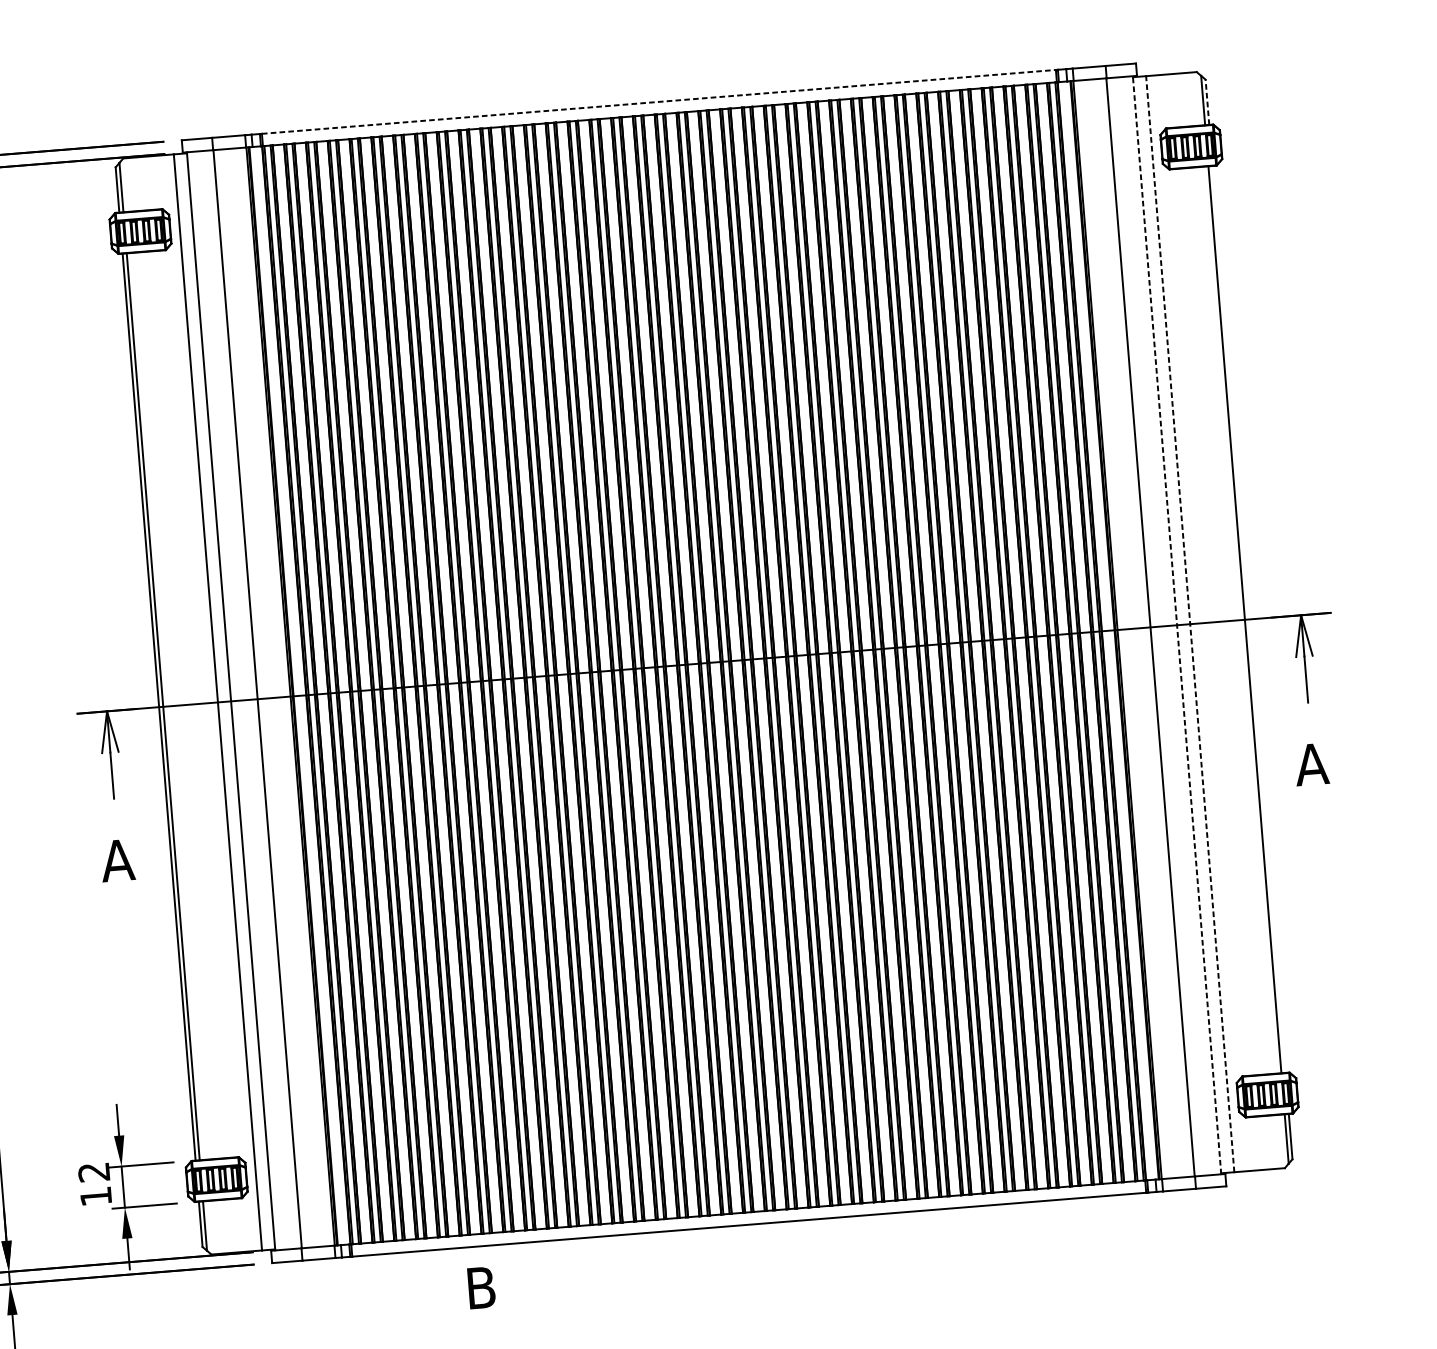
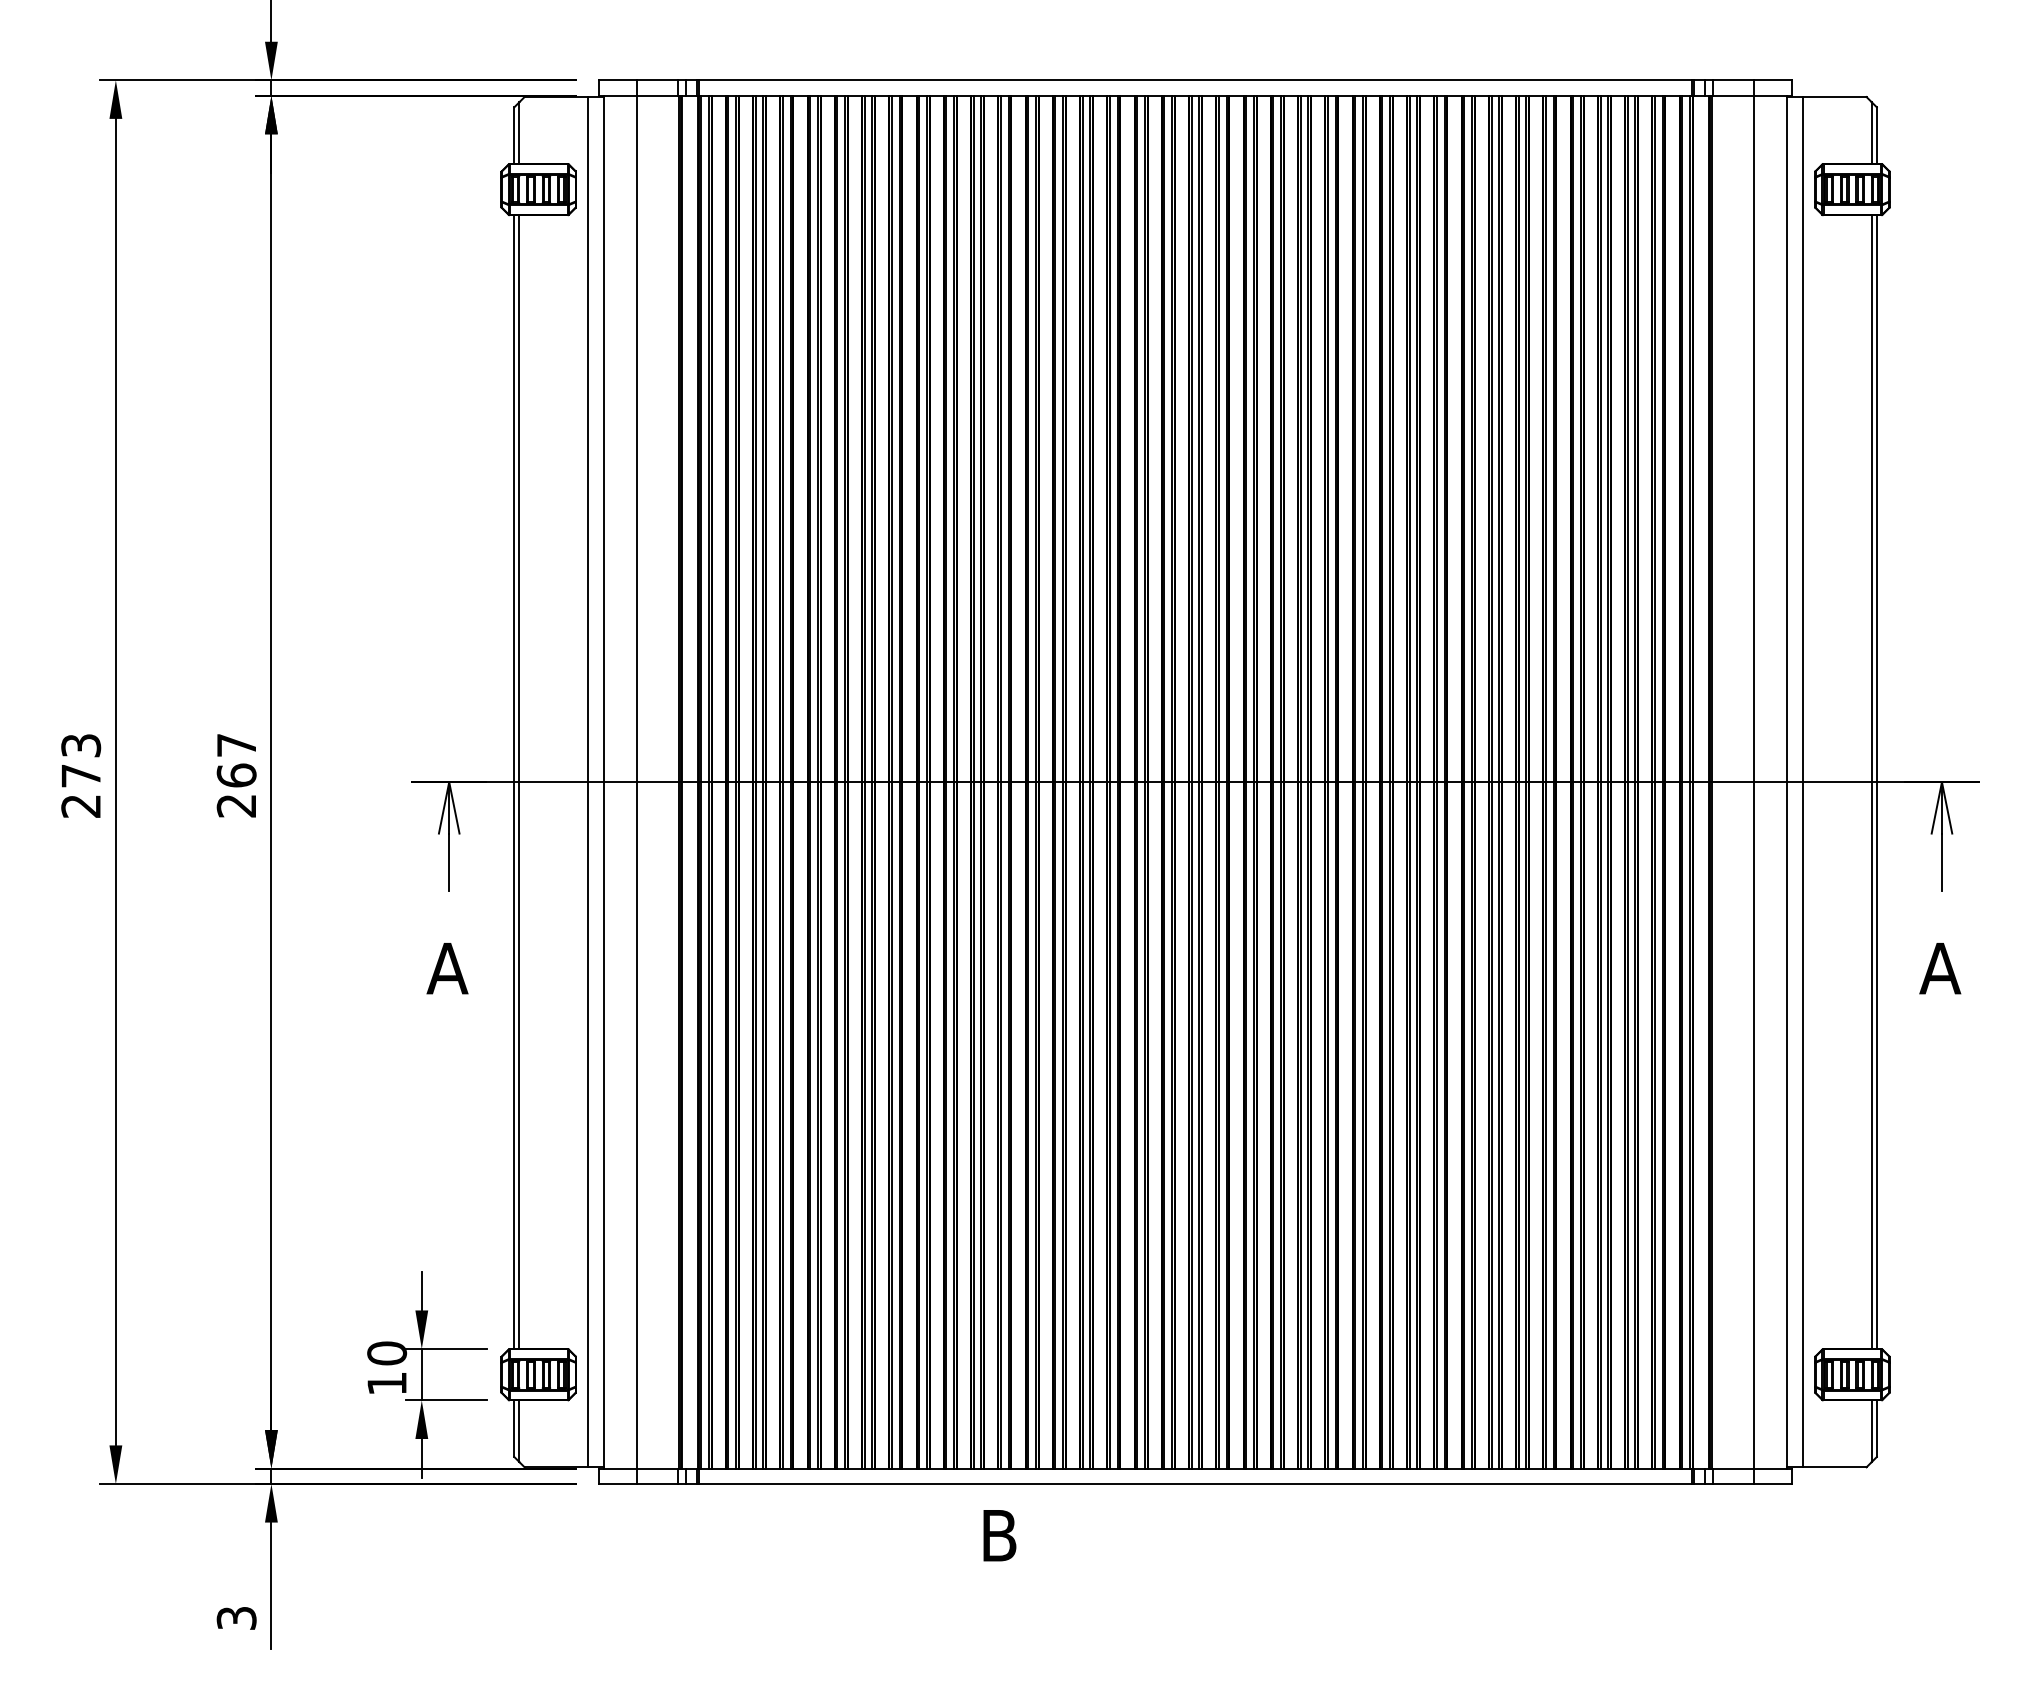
line: (659, 101) -> (1196, 80), dashed -> solid
line: (1207, 102) -> (1876, 135), dashed -> solid
line: (1248, 619) -> (1876, 782), added
line: (1190, 623) -> (1803, 781), dashed -> solid
line: (1176, 624) -> (1786, 781), dashed -> solid
text: (94, 1172) -> (387, 1353), 12 -> 10
text: (481, 1287) -> (999, 1535), moved

